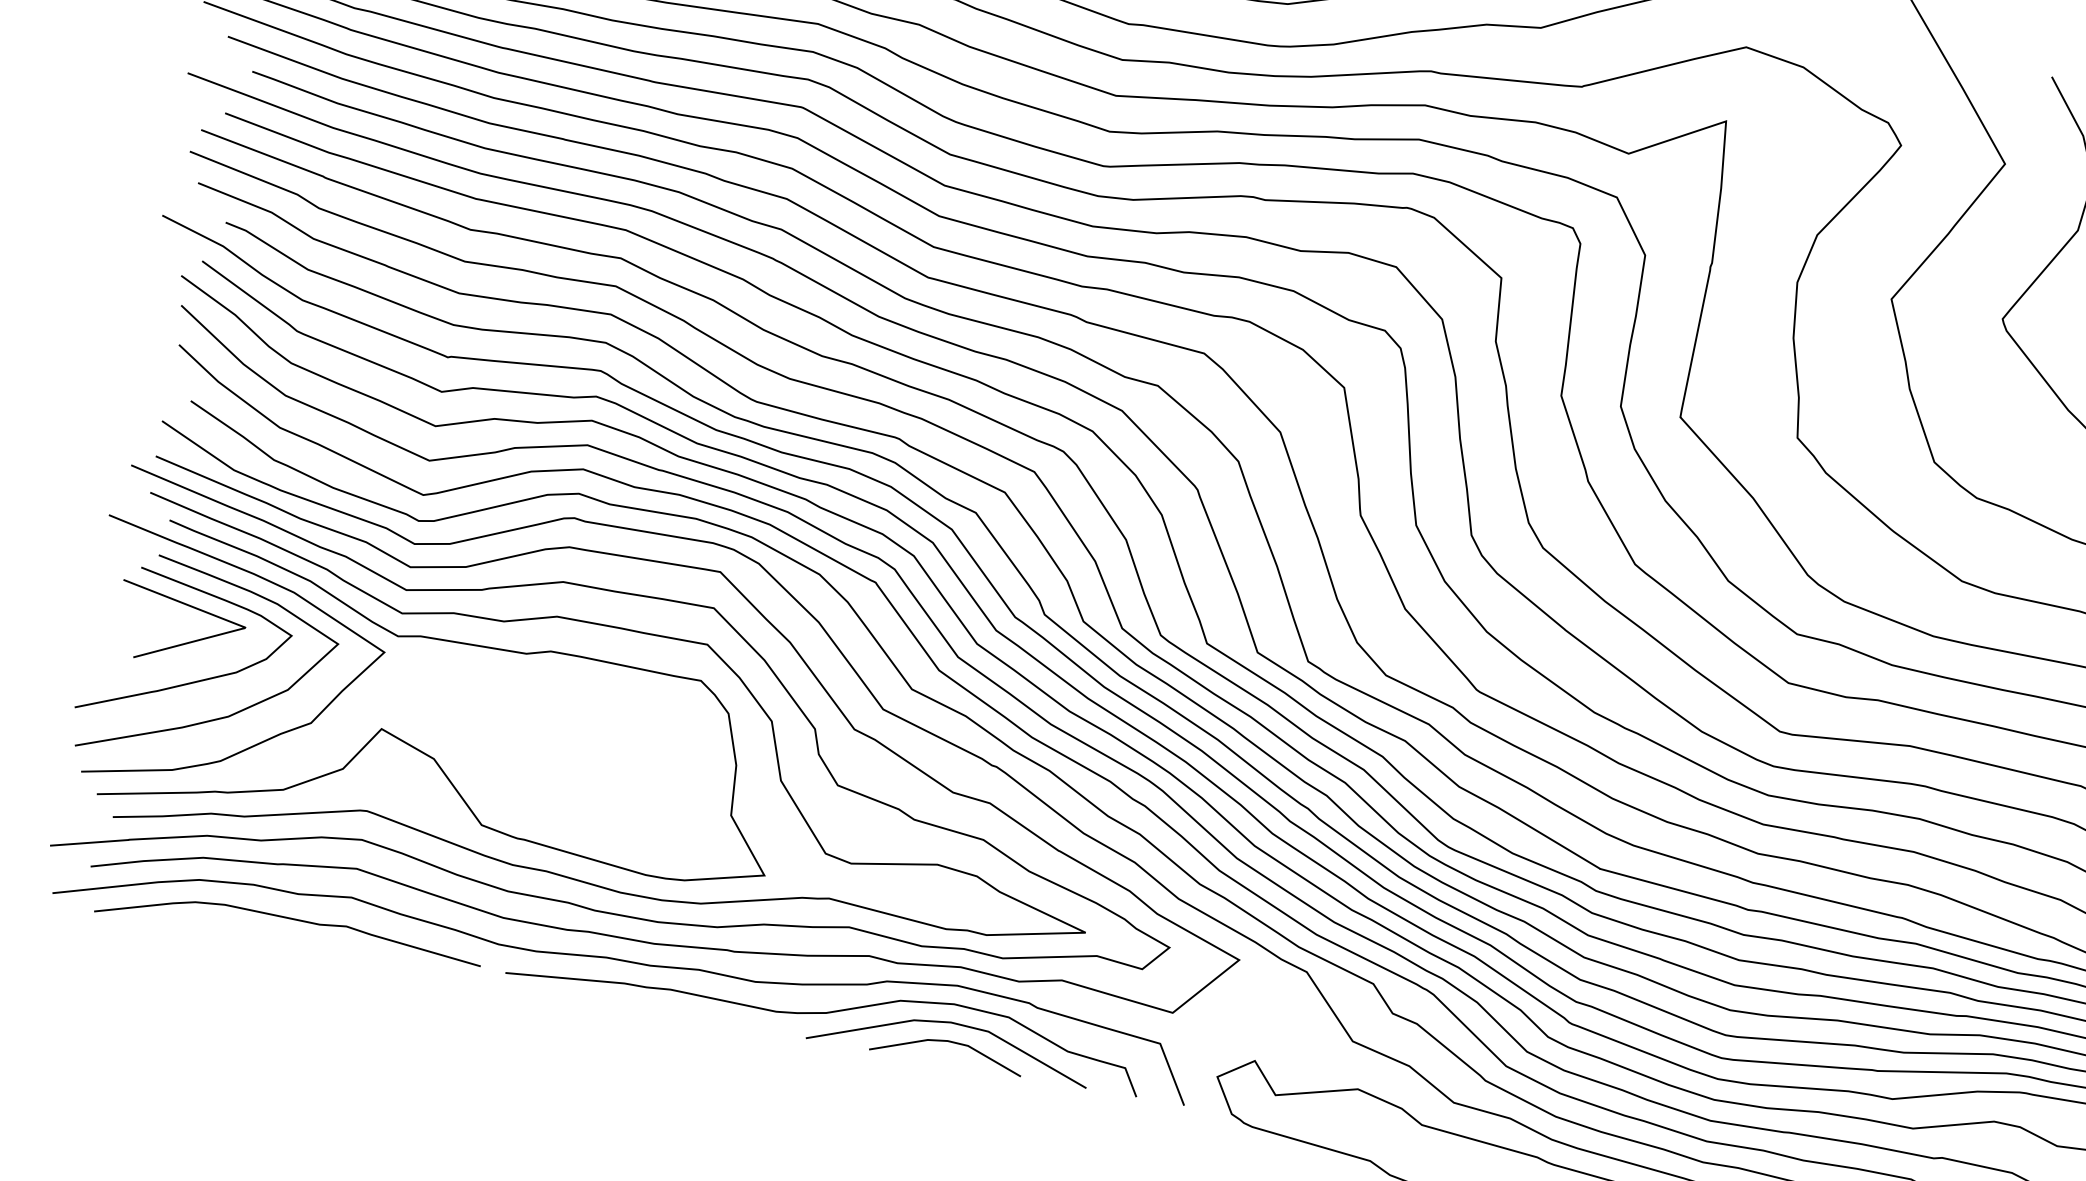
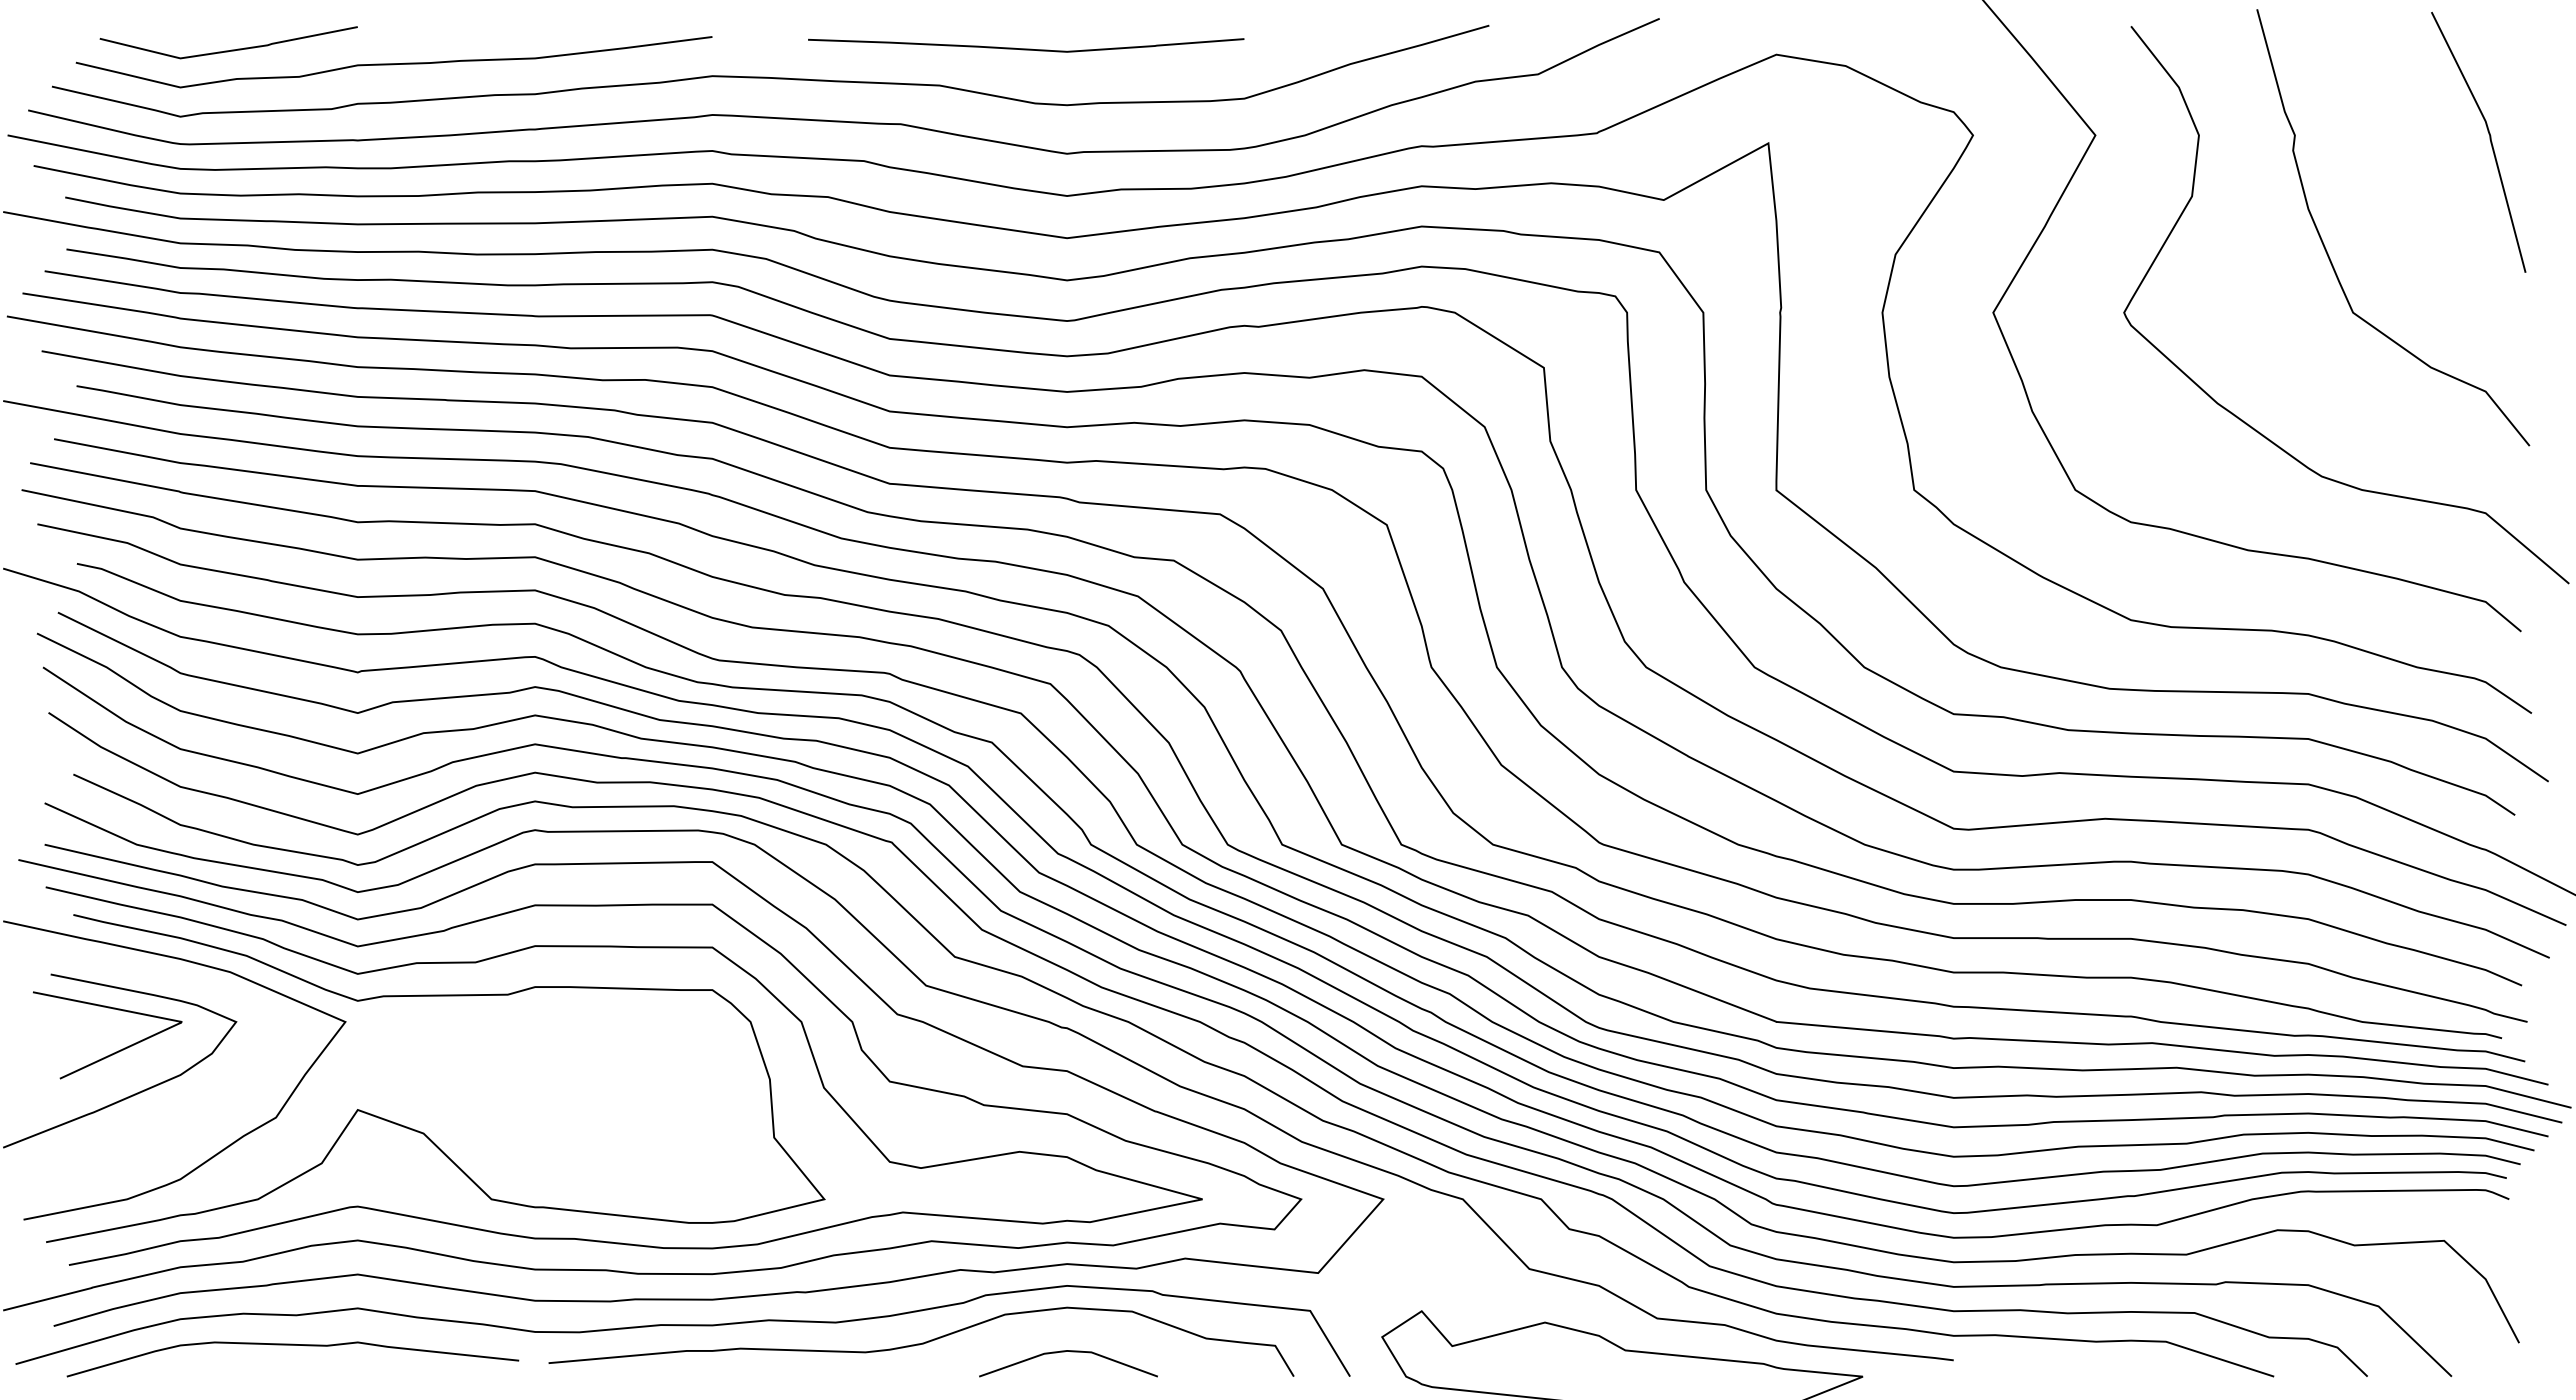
curve: (231, 714) -> (183, 1123), removed
line: (952, 1024) -> (1069, 1330), removed

